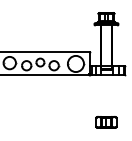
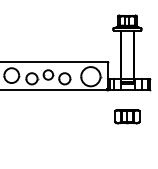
part: (106, 122) -> (127, 116), moved

